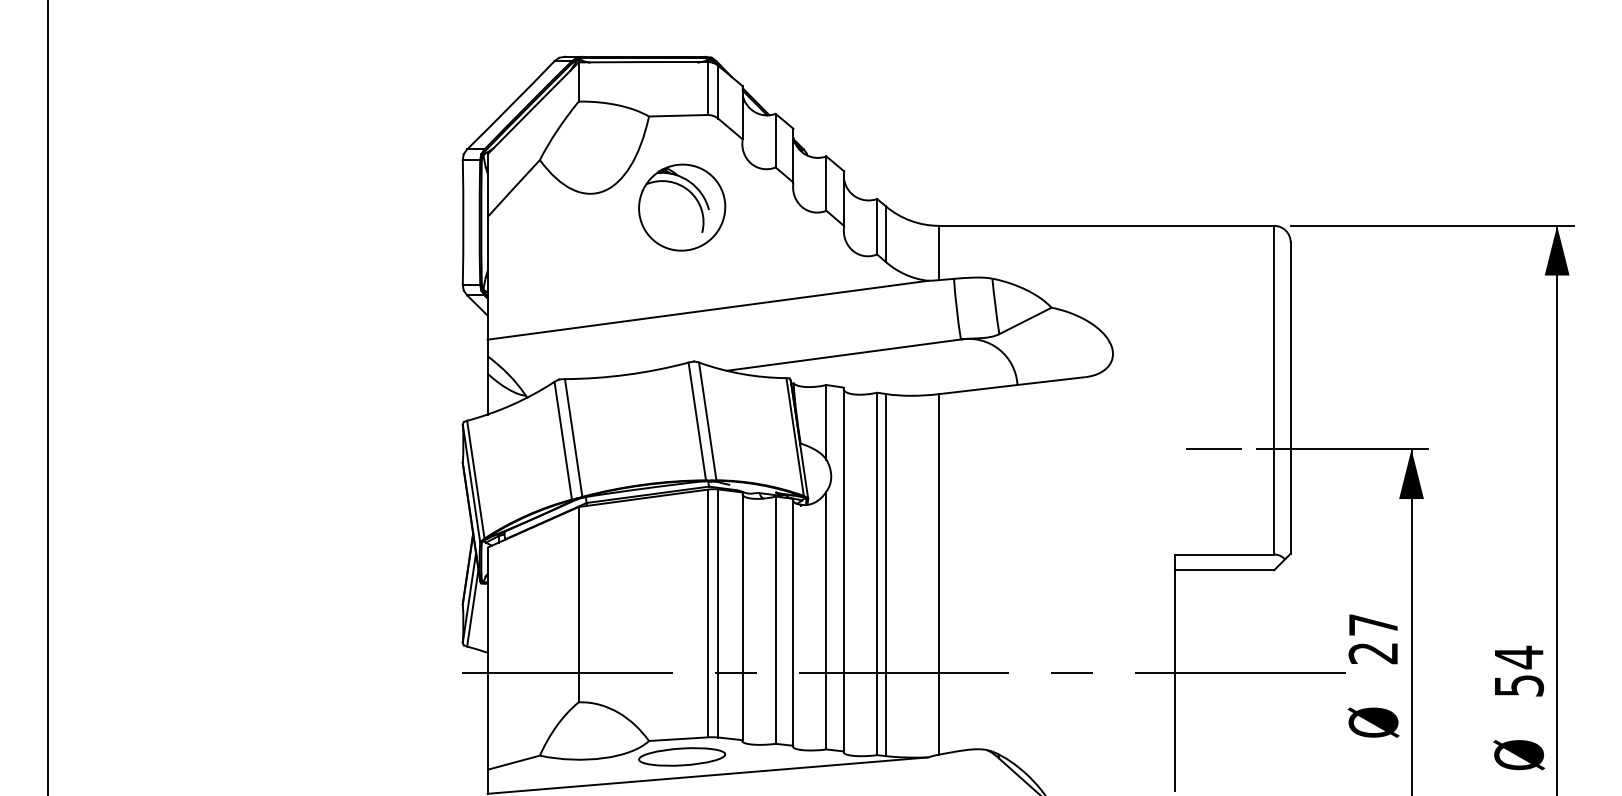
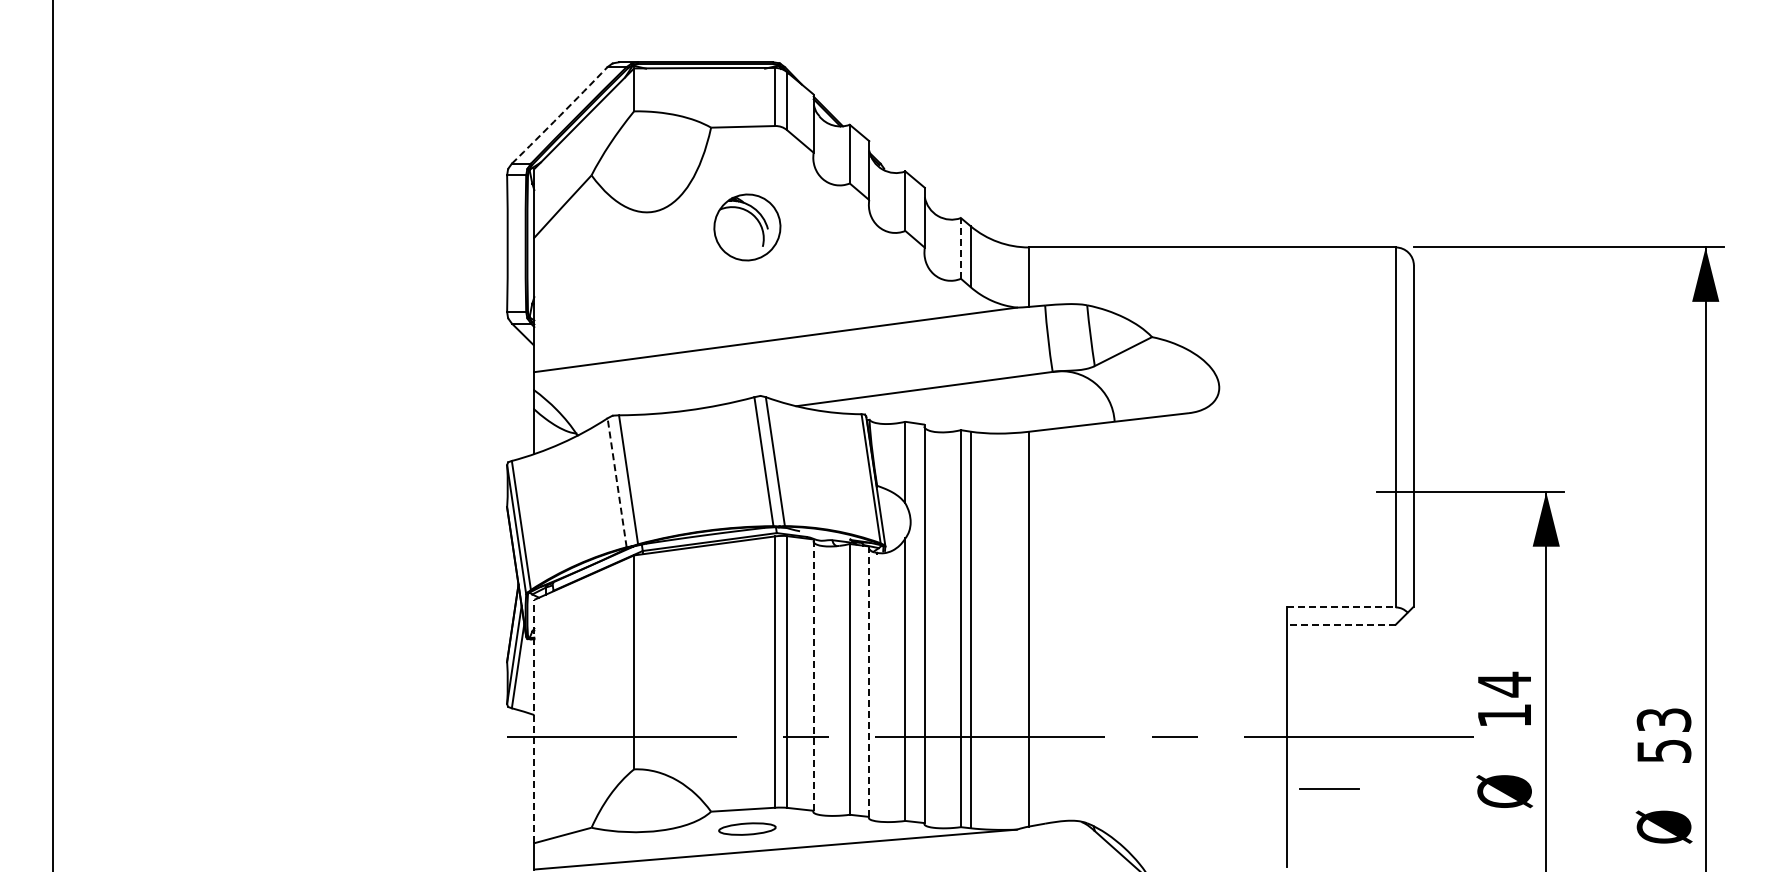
arc: (511, 105) -> (560, 115), solid -> dashed
part: (682, 207) -> (747, 227), size x0.7
line: (876, 225) -> (960, 247), solid -> dashed
line: (563, 440) -> (617, 482), solid -> dashed
line: (1213, 448) -> (1329, 788), moved
line: (1224, 554) -> (1341, 607), solid -> dashed
line: (1223, 570) -> (1340, 624), solid -> dashed
line: (742, 616) -> (813, 675), solid -> dashed
line: (793, 622) -> (869, 681), solid -> dashed
text: (1372, 638) -> (1503, 699), 27 -> 14
text: (1518, 657) -> (1663, 720), 54 -> 53
line: (487, 658) -> (534, 721), solid -> dashed
part: (682, 756) -> (747, 828), size x0.6

